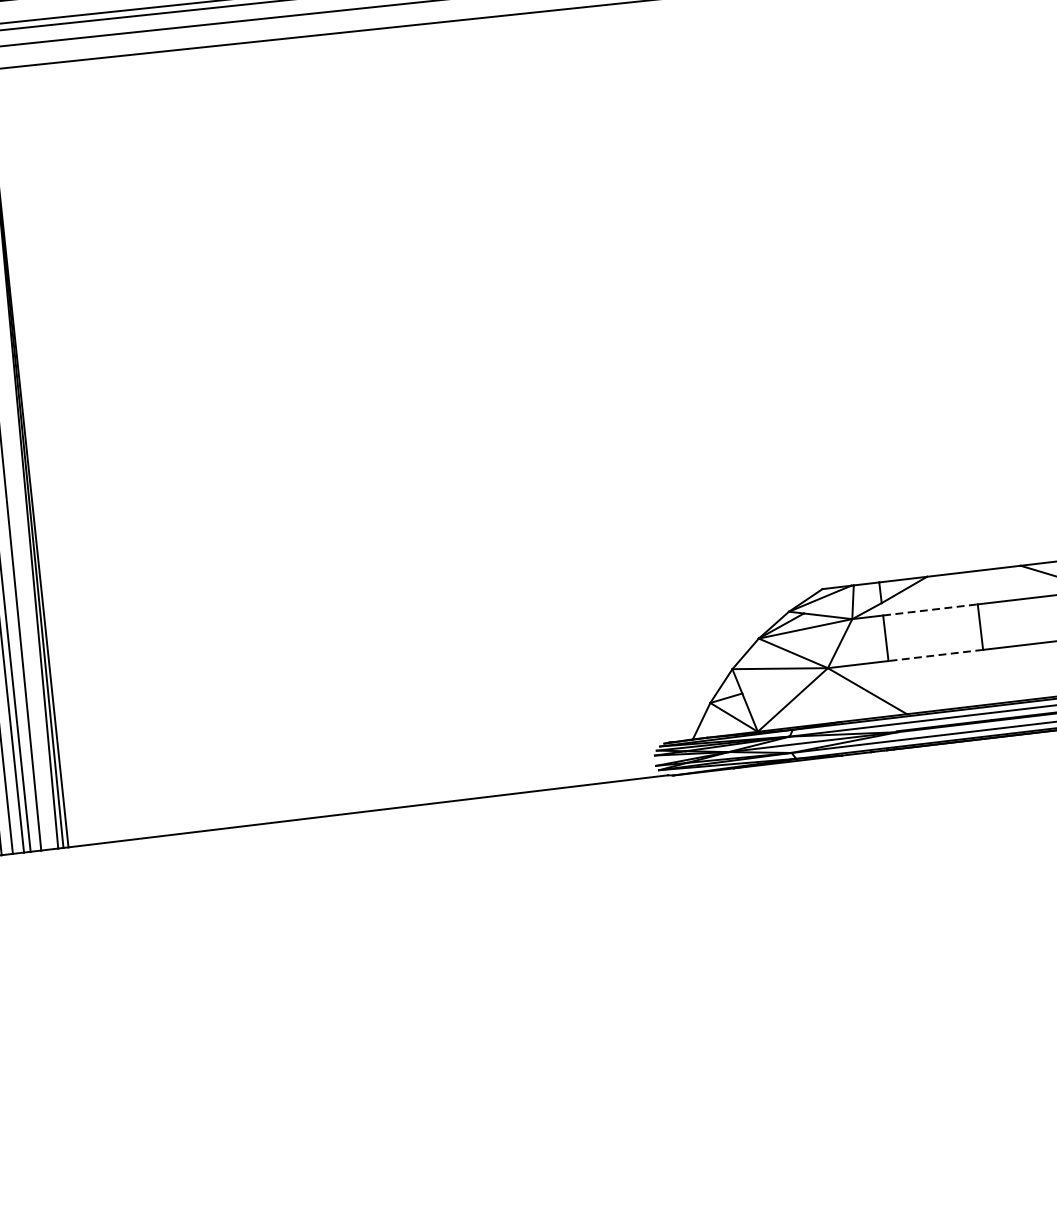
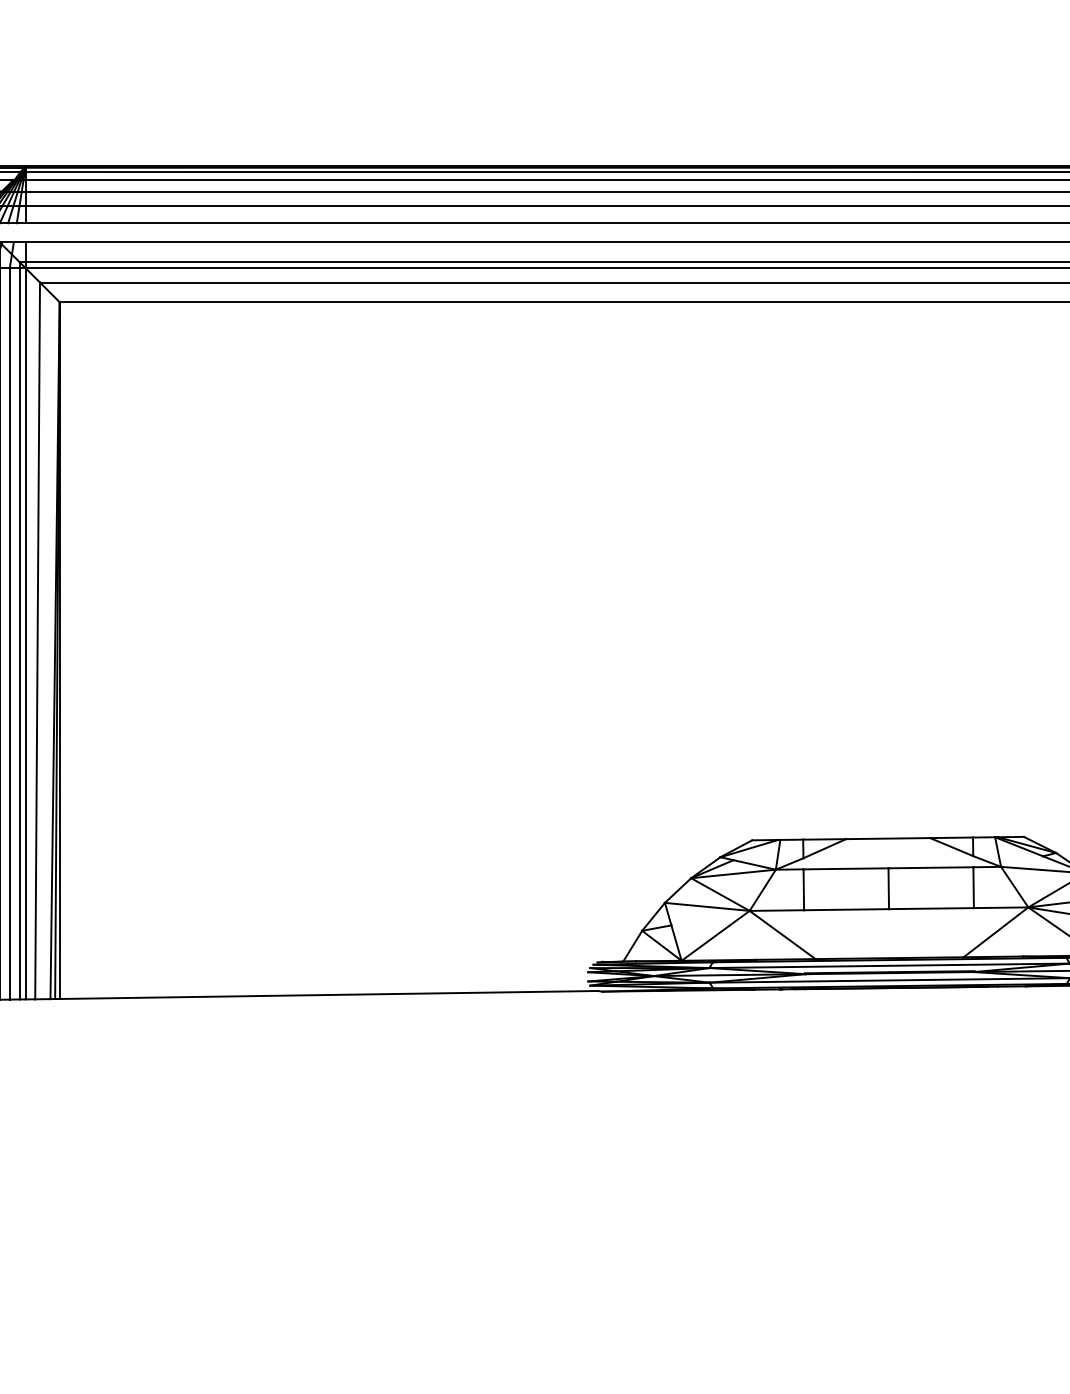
line: (930, 609) -> (846, 868), dashed -> solid
line: (935, 655) -> (846, 909), dashed -> solid

